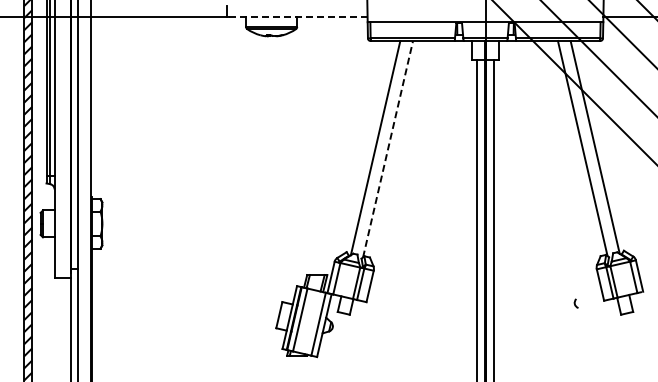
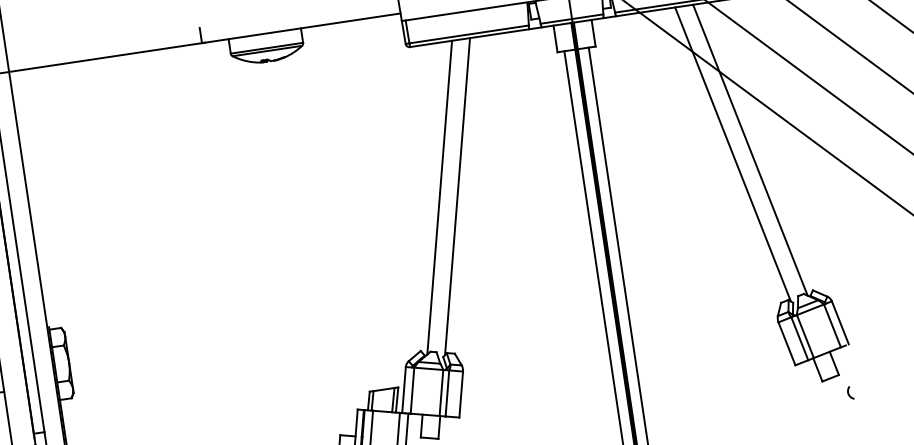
line: (296, 16) -> (299, 28), dashed -> solid
line: (388, 148) -> (458, 195), dashed -> solid
arc: (575, 303) -> (849, 393), moved

